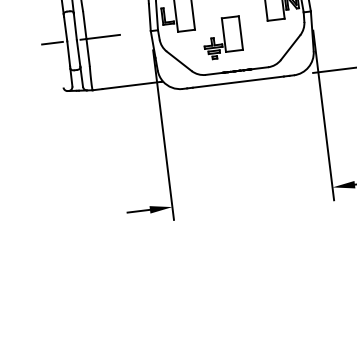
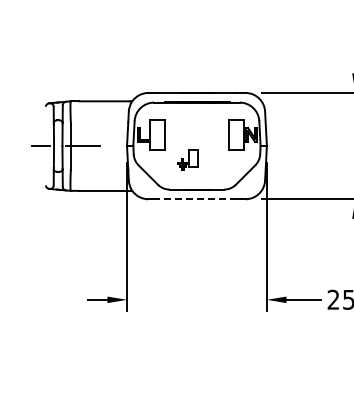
part: (221, 37) -> (187, 159), size x0.6
line: (237, 82) -> (196, 199), solid -> dashed

